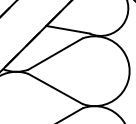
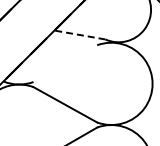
line: (67, 29) -> (79, 34), solid -> dashed
line: (55, 53) -> (65, 63), removed

